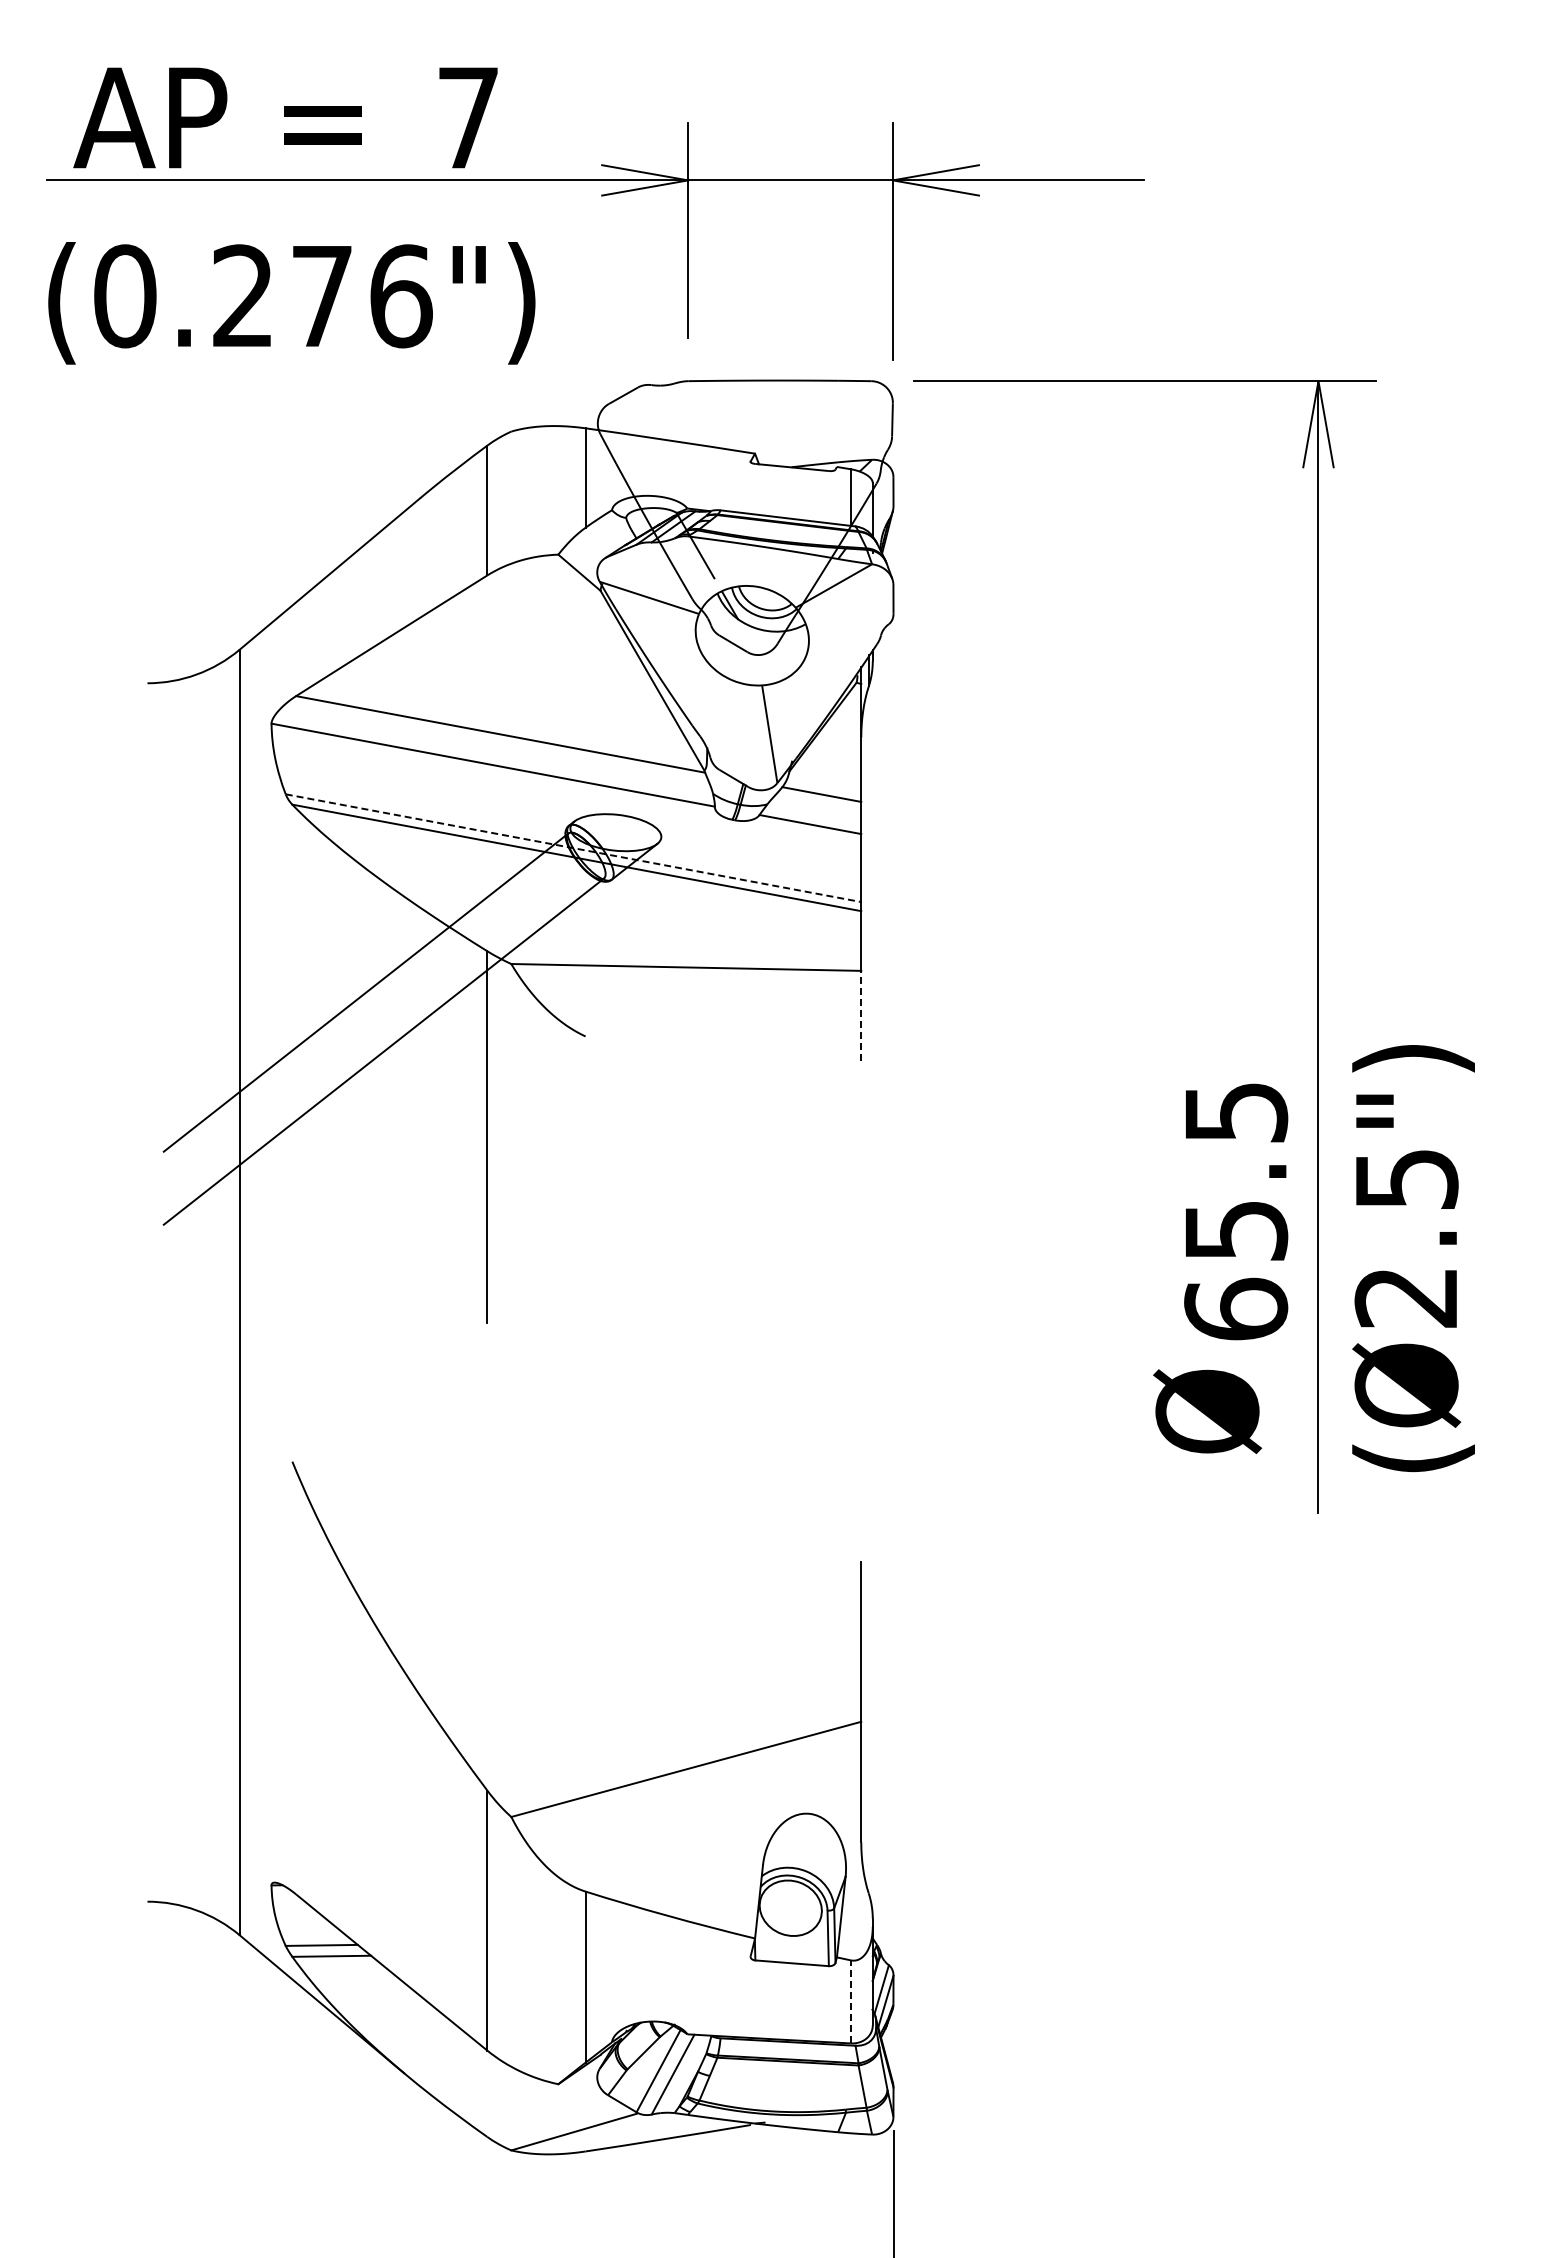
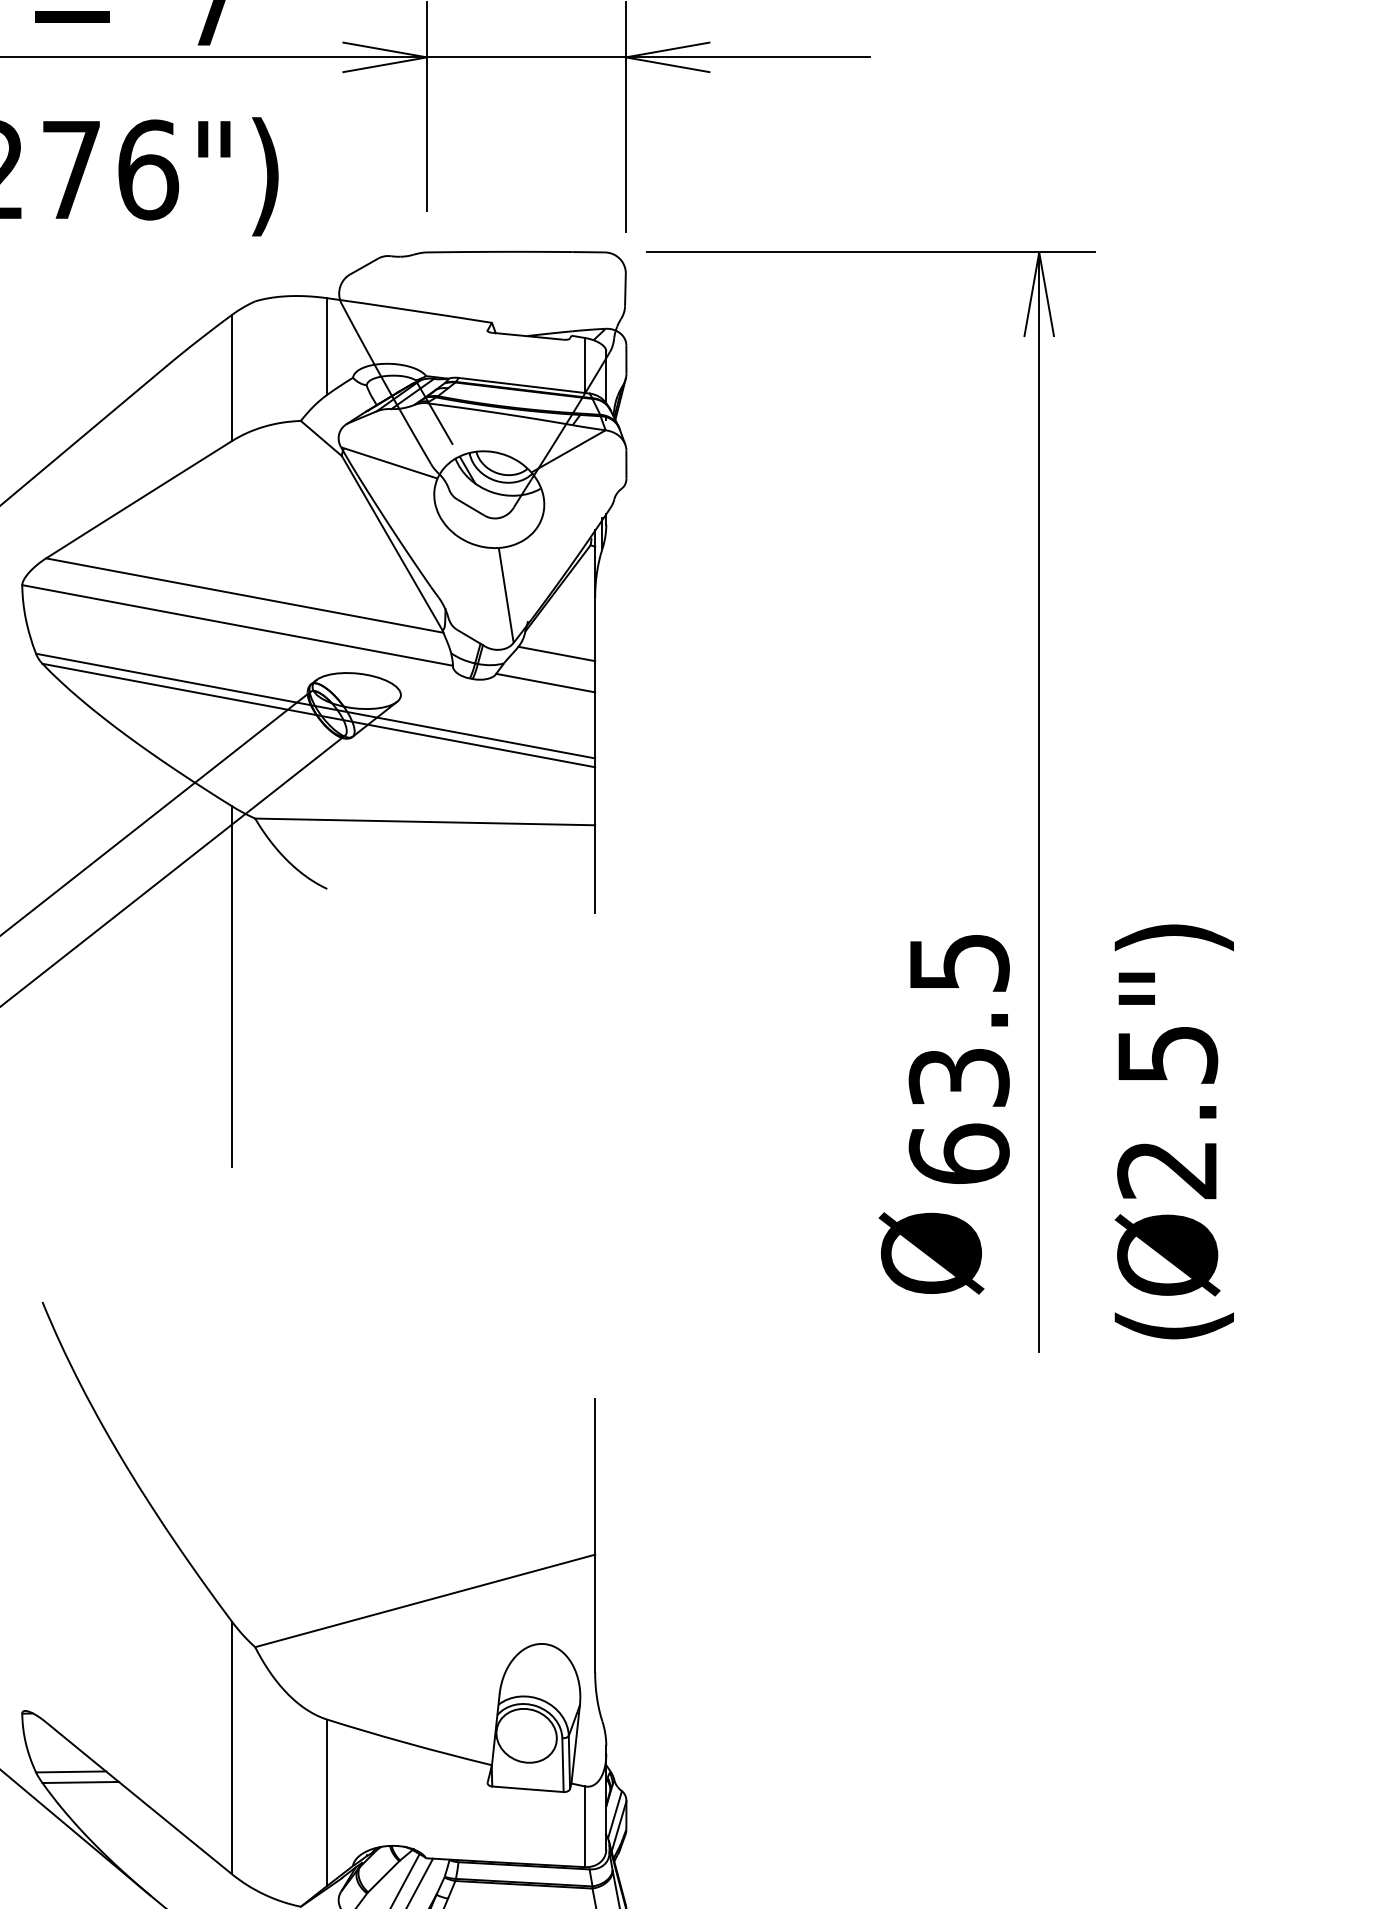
line: (573, 848) -> (315, 706), dashed -> solid
line: (861, 1015) -> (595, 868), dashed -> solid
text: (1235, 1230) -> (958, 1077), 65.5 -> 63.5
text: (1413, 1258) -> (1174, 1131), moved
line: (850, 2001) -> (584, 1826), dashed -> solid

